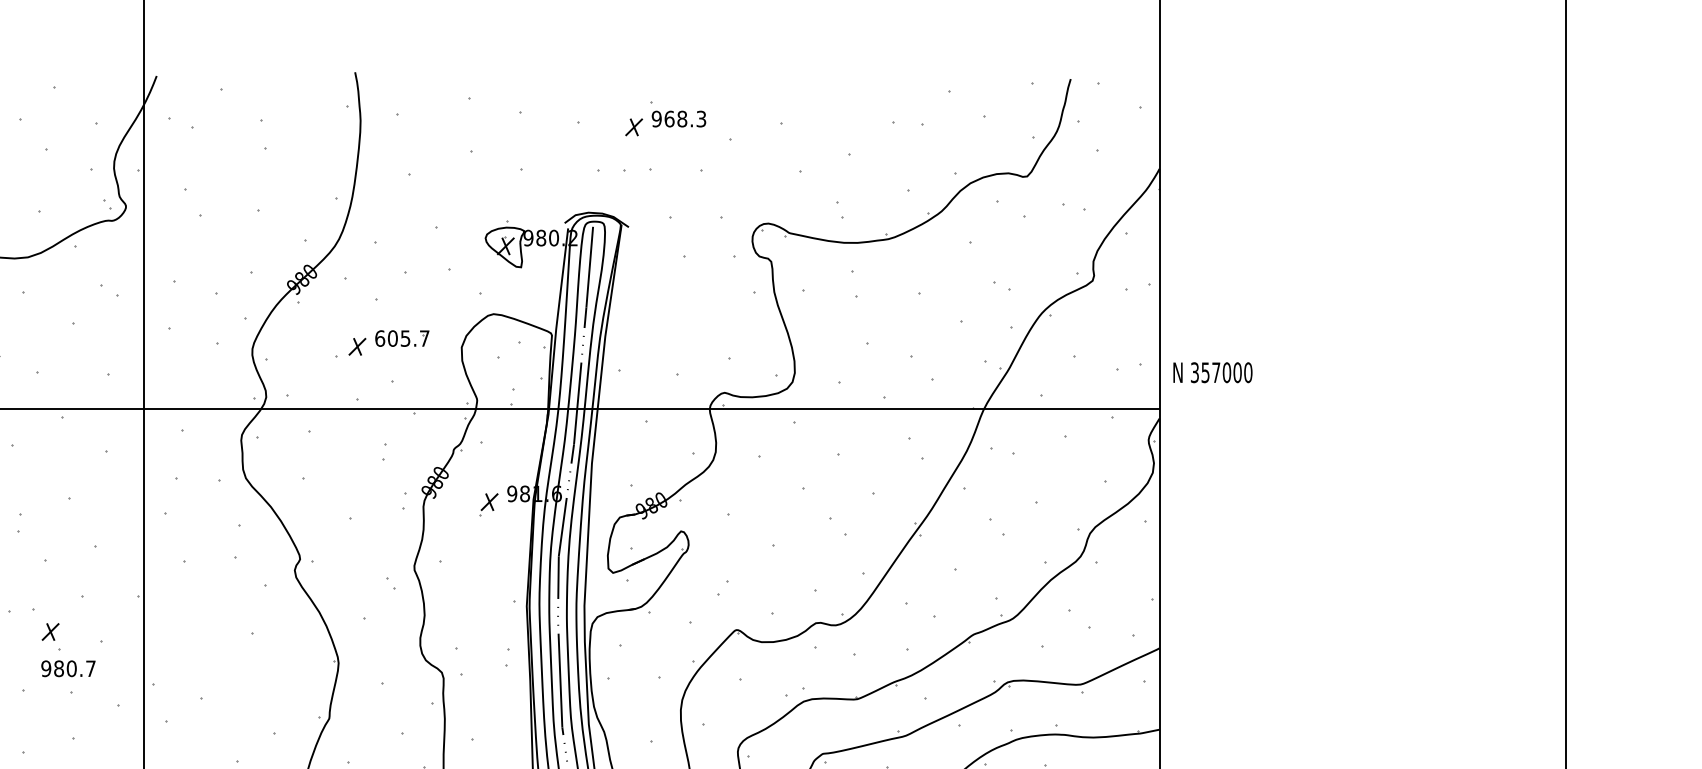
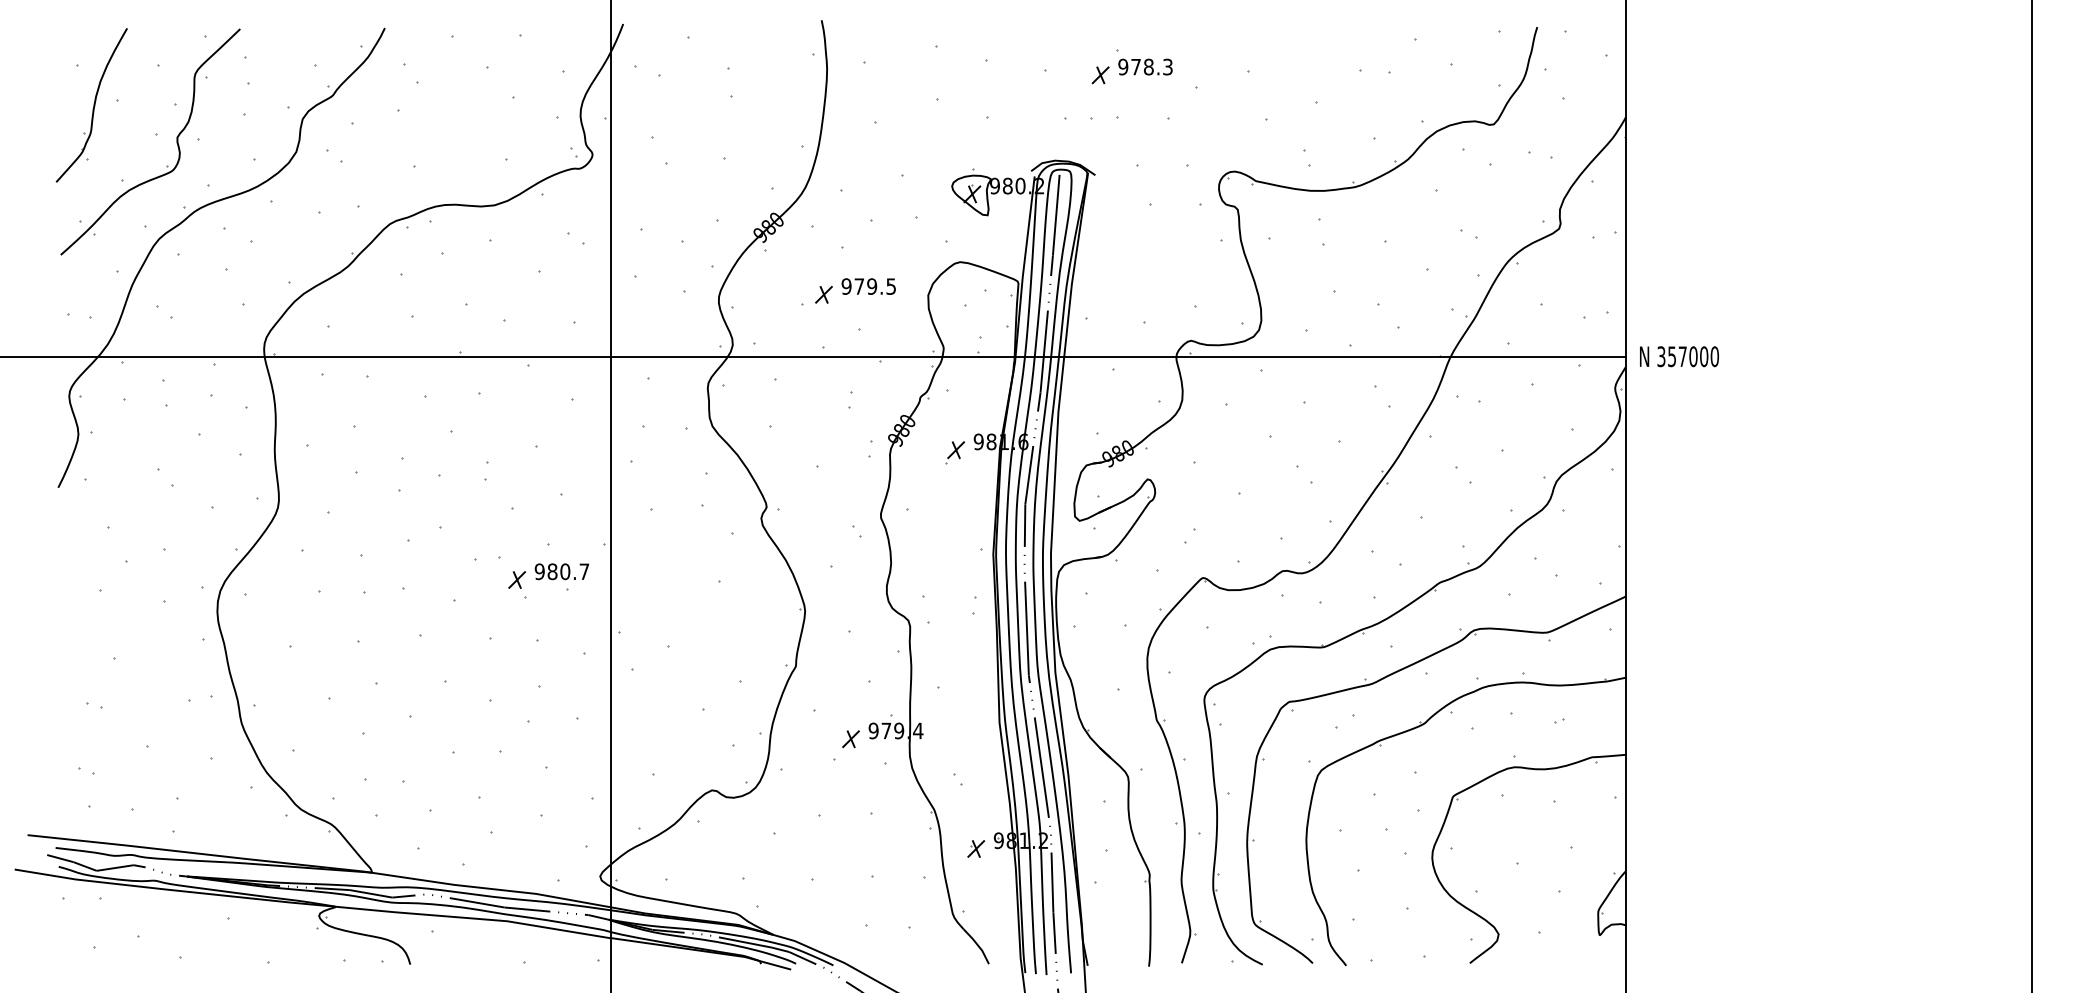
text: (669, 118) -> (1136, 66), 968.3 -> 978.3
text: (401, 338) -> (868, 286), 605.7 -> 979.5
text: (1212, 372) -> (1679, 356), moved
text: (67, 668) -> (561, 571), moved

